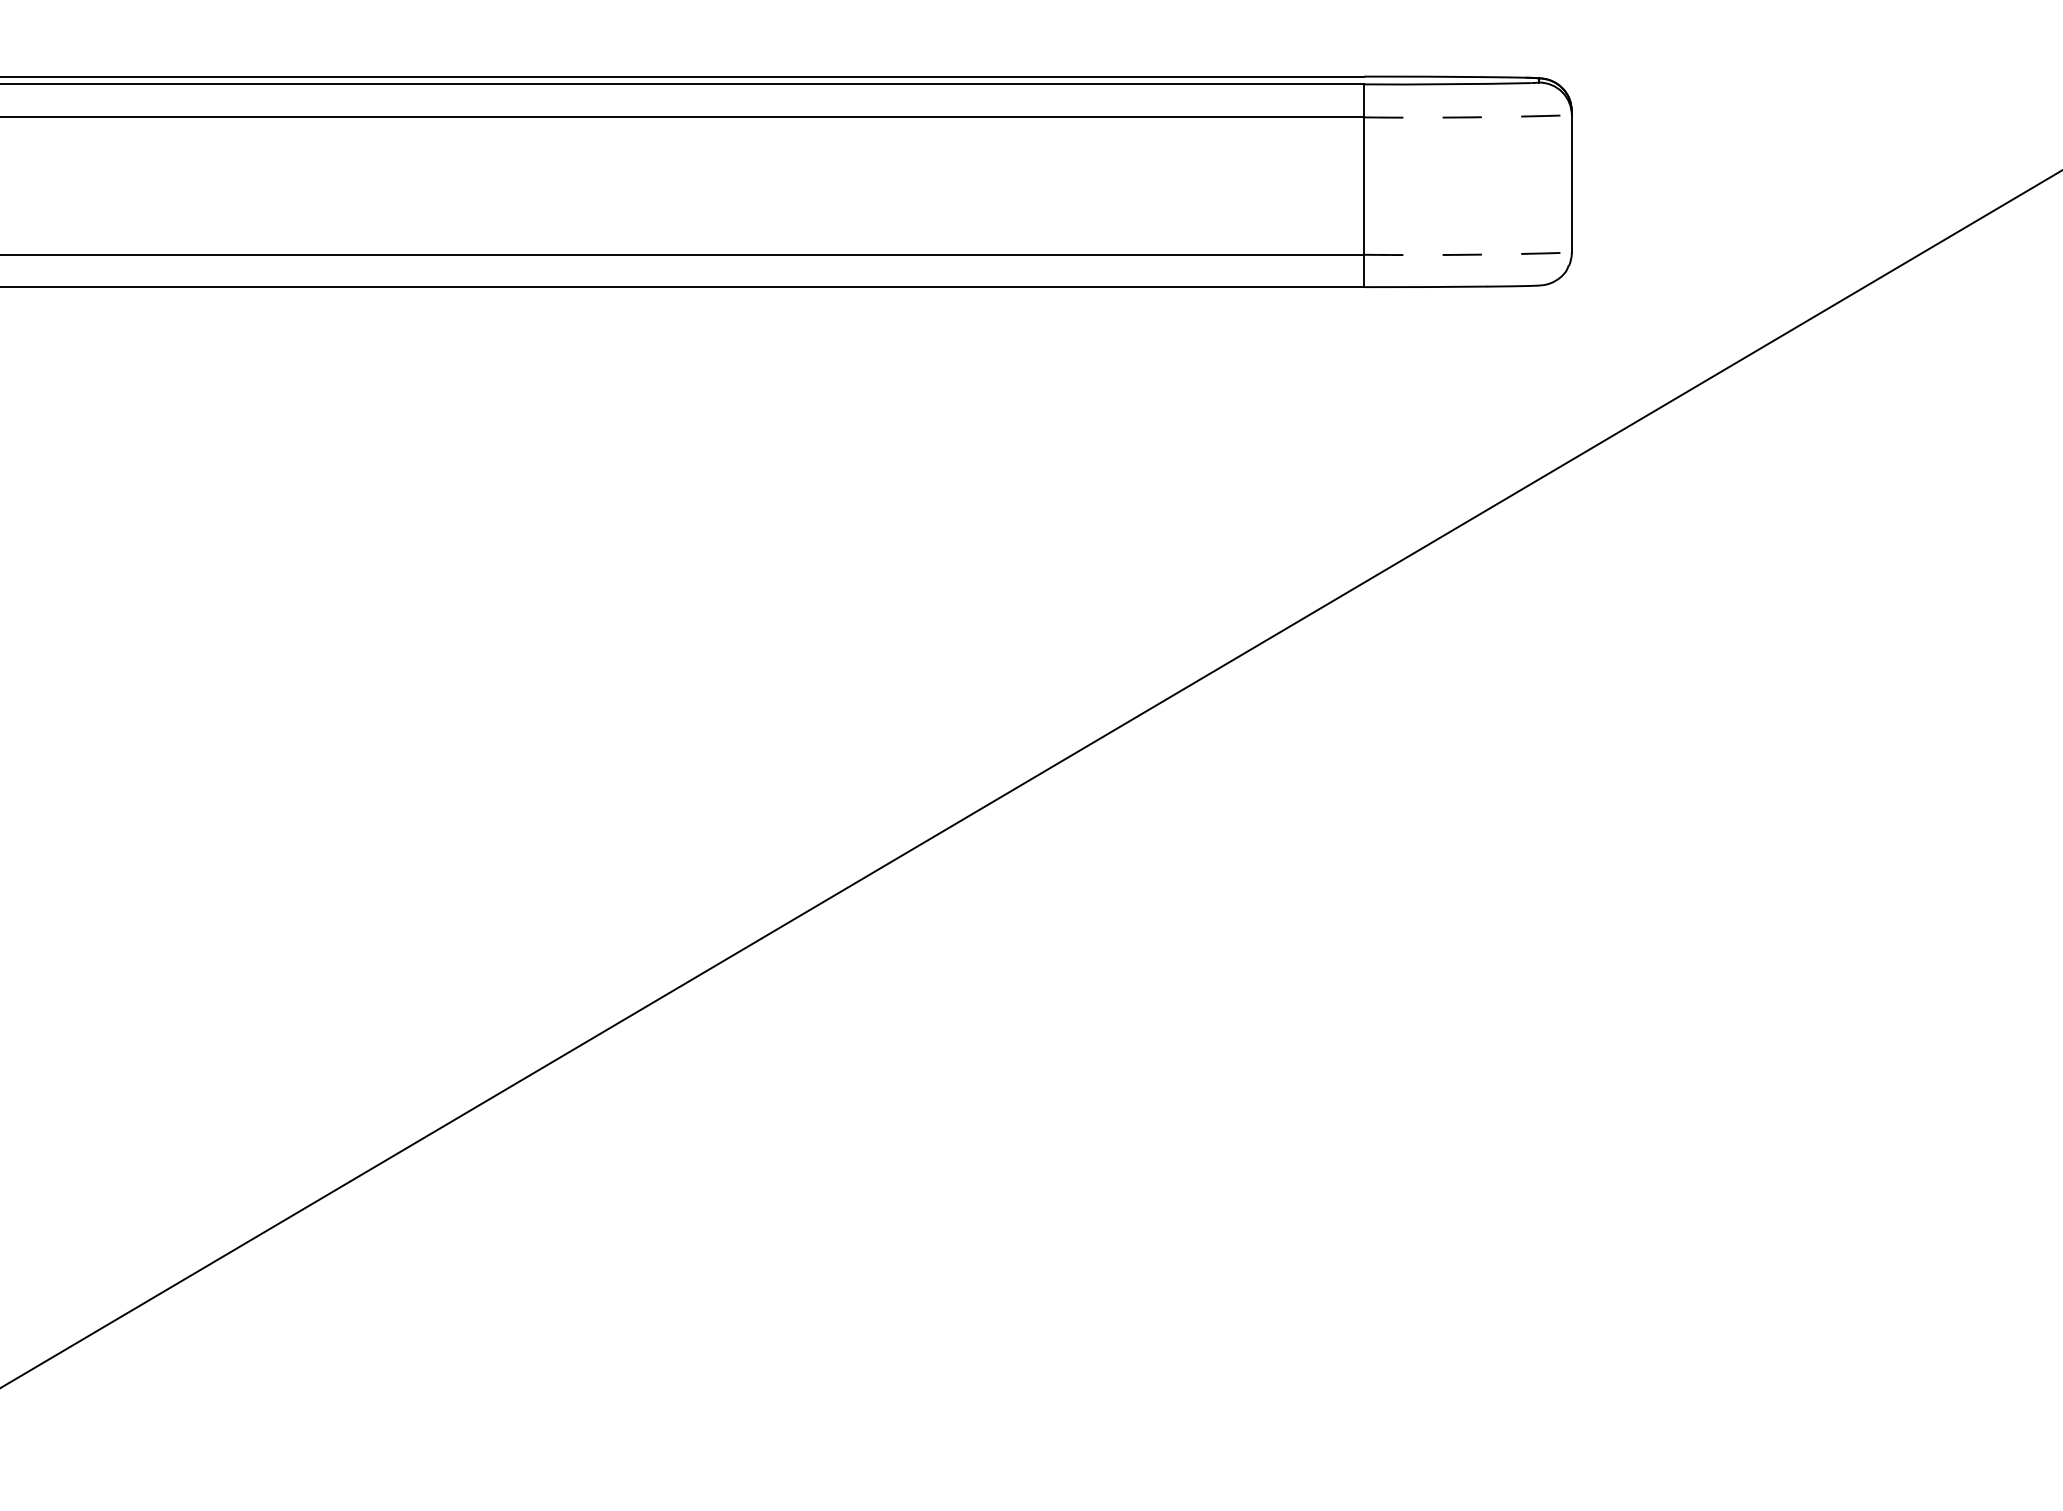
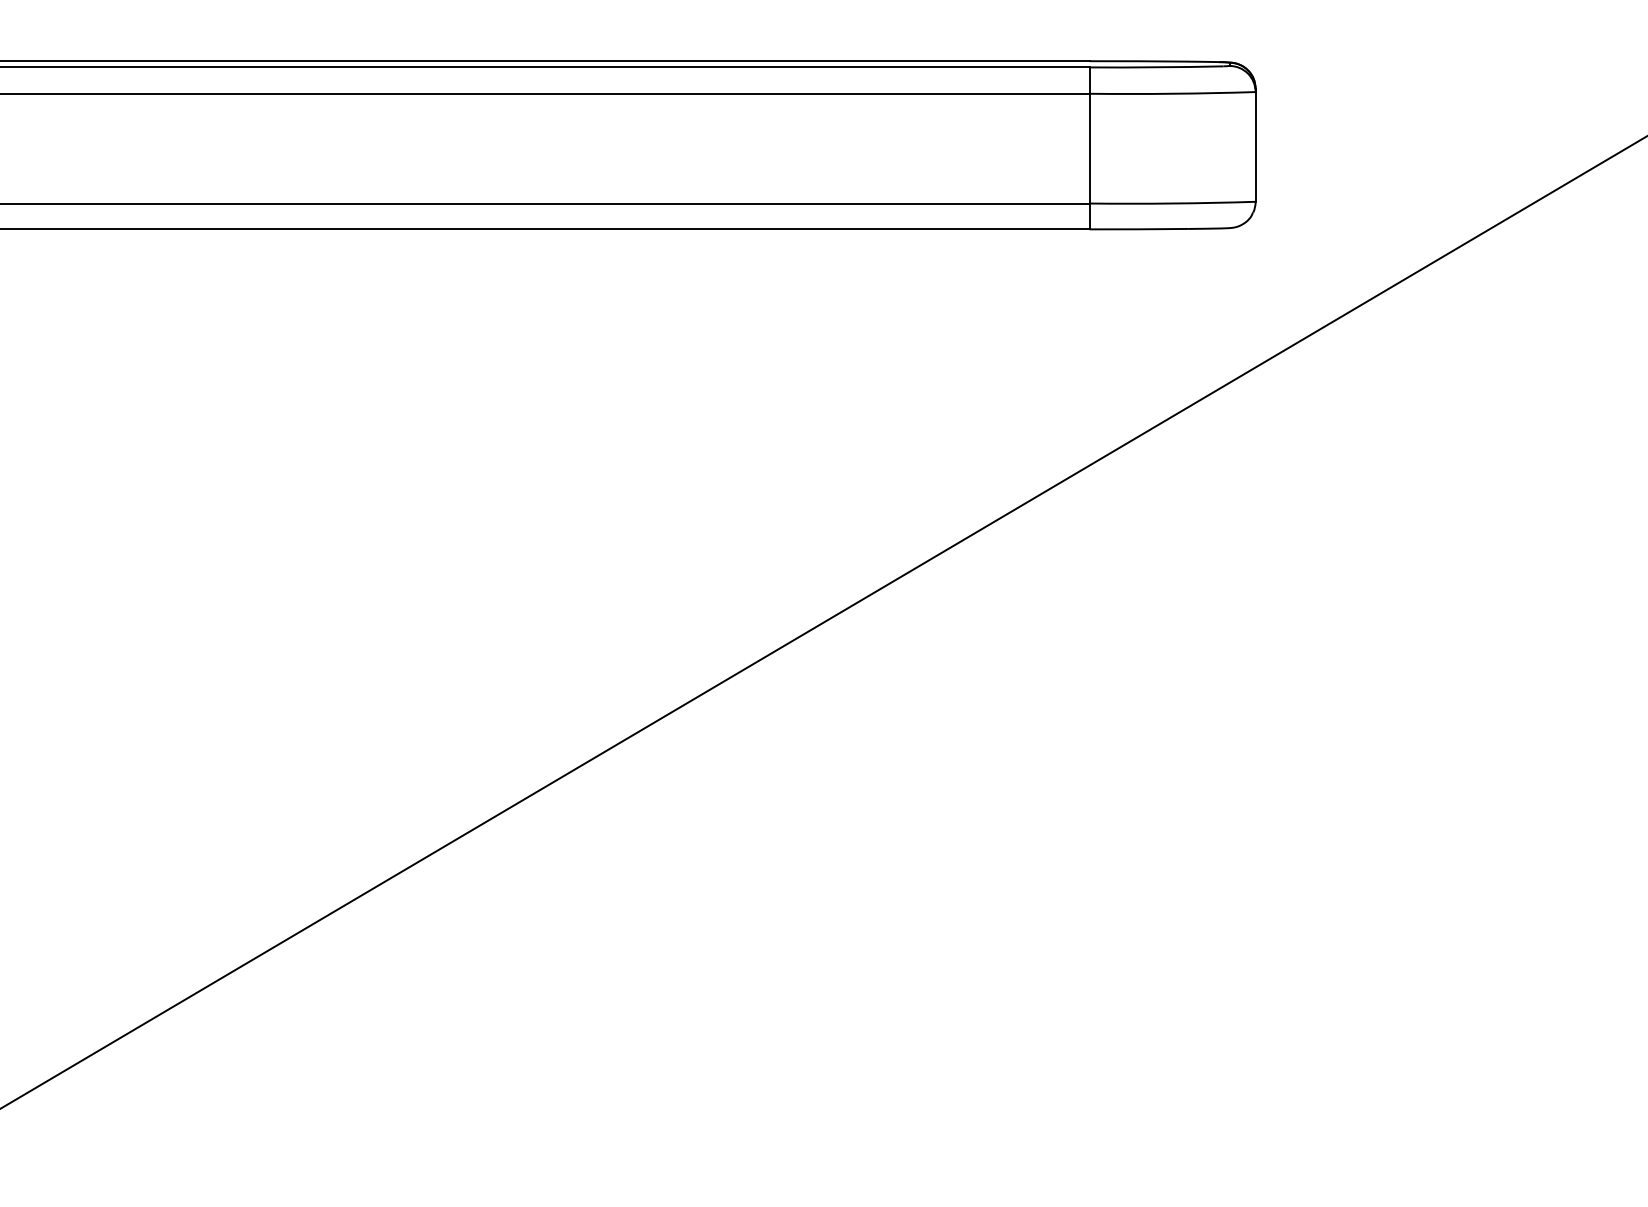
arc: (1468, 117) -> (1173, 93), dashed -> solid
arc: (1468, 254) -> (1173, 203), dashed -> solid

